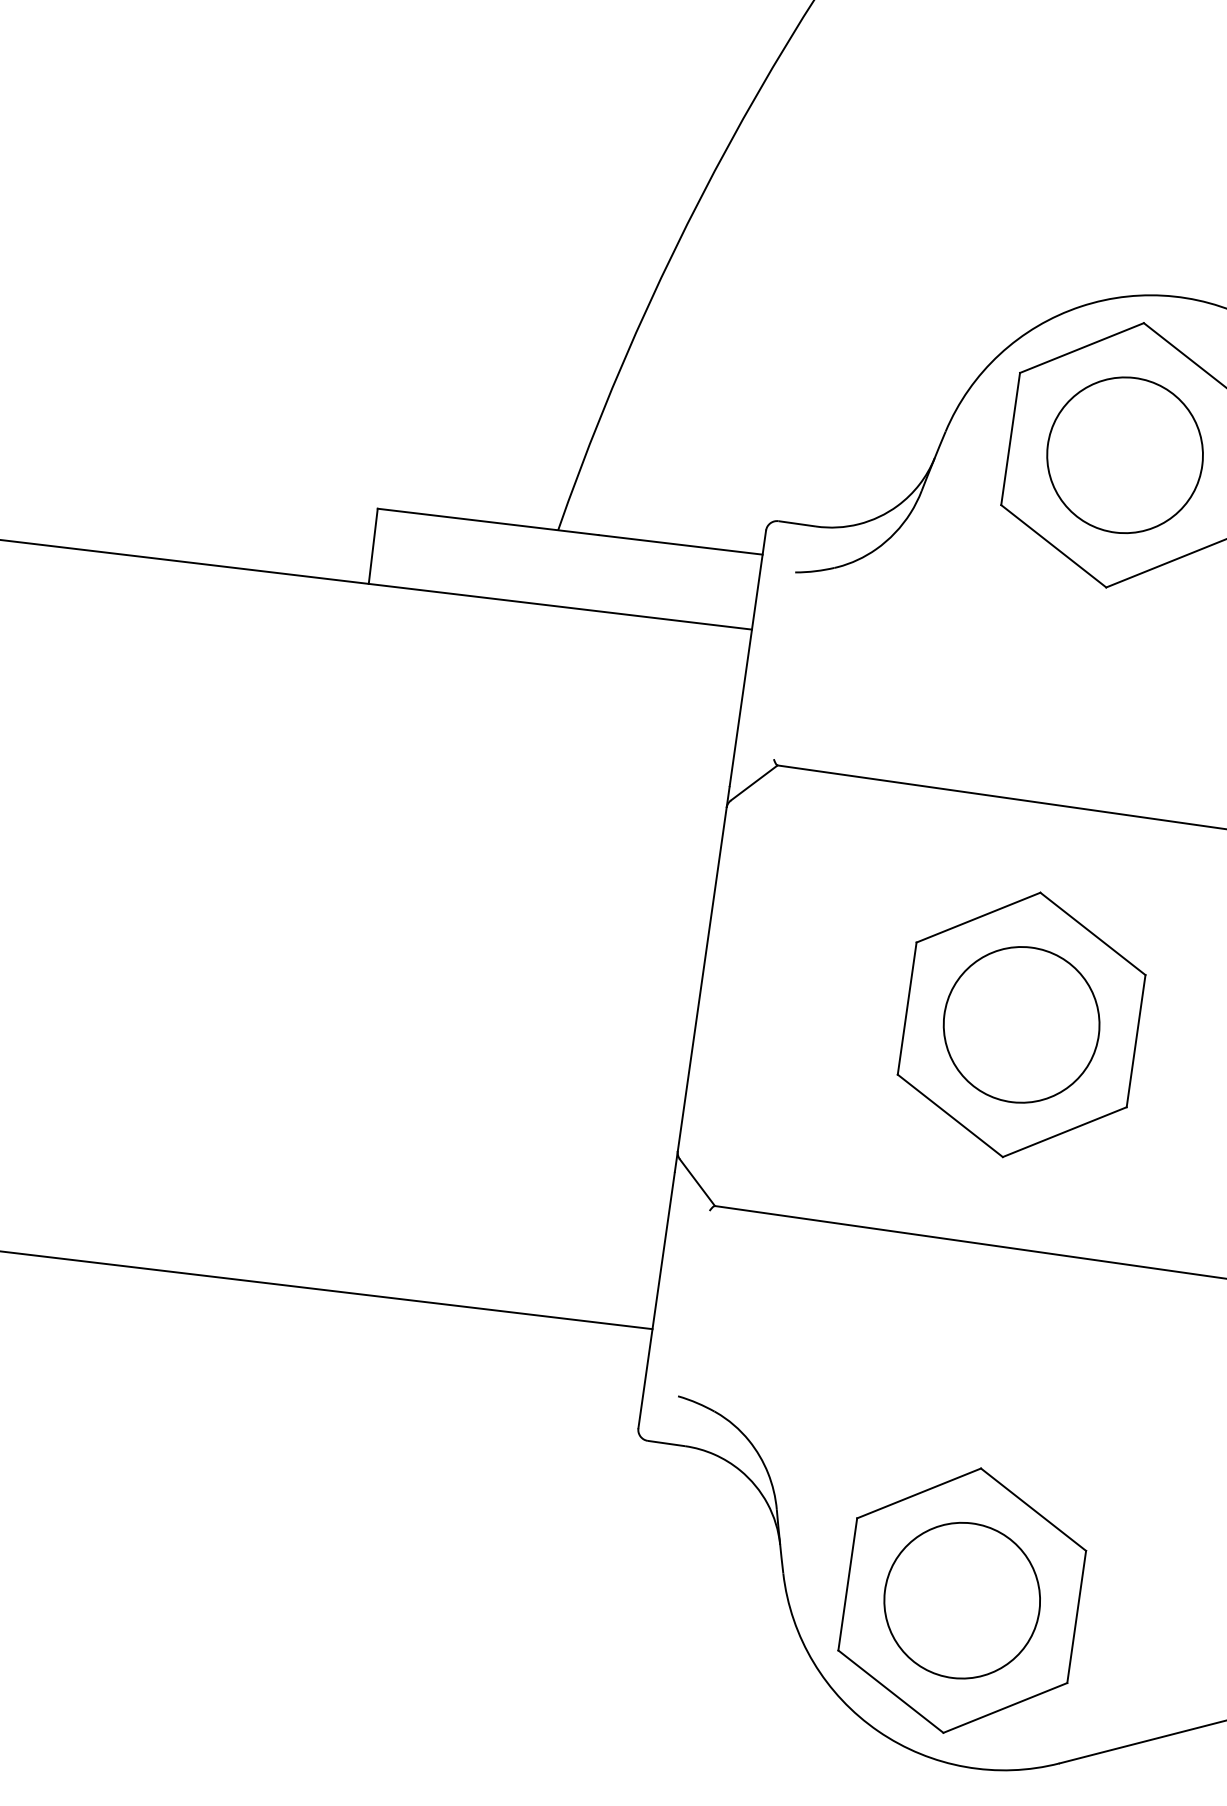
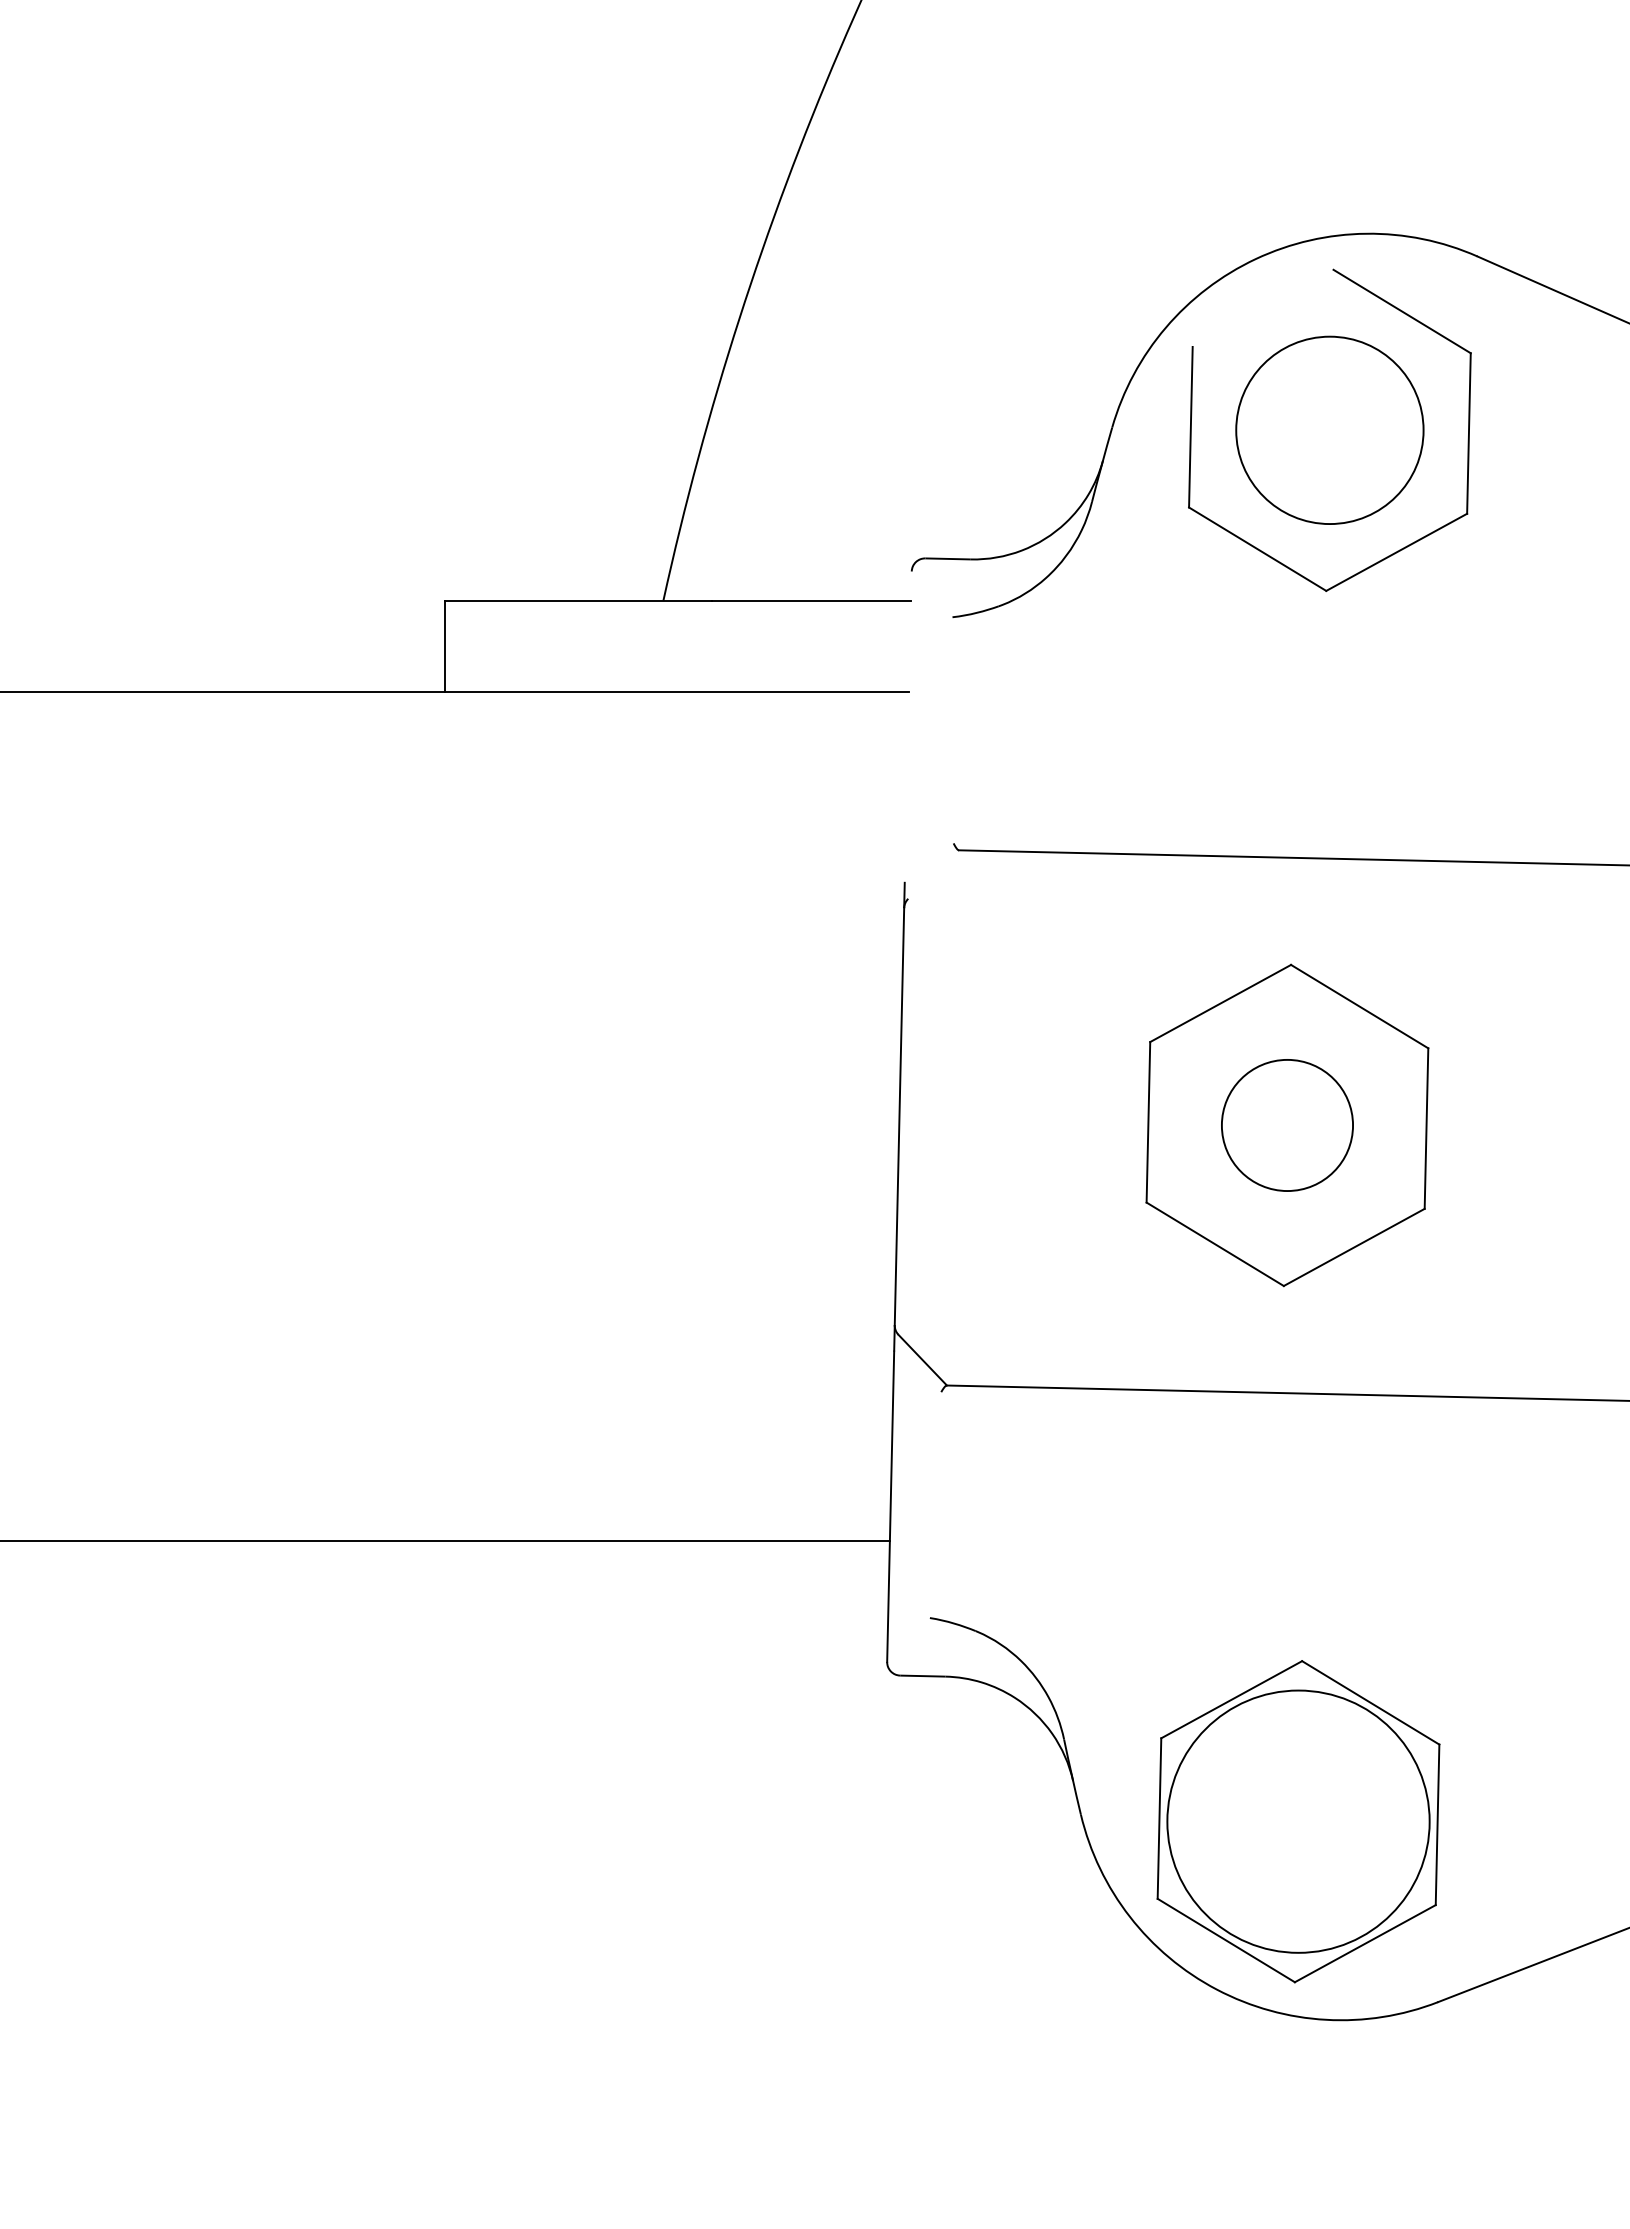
line: (1081, 347) -> (1262, 307), removed
line: (747, 658) -> (907, 726), removed
line: (754, 782) -> (933, 874), removed
circle: (1021, 1024) -> (1287, 1125), size x0.7
circle: (962, 1600) -> (1298, 1821), size x1.4

